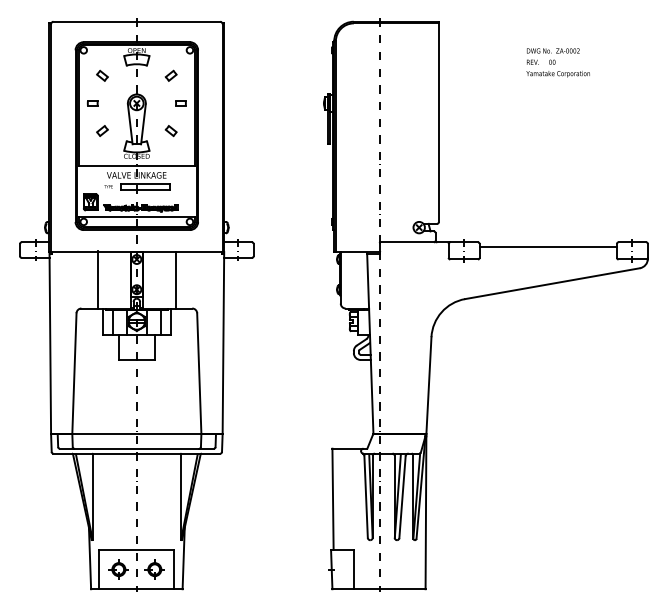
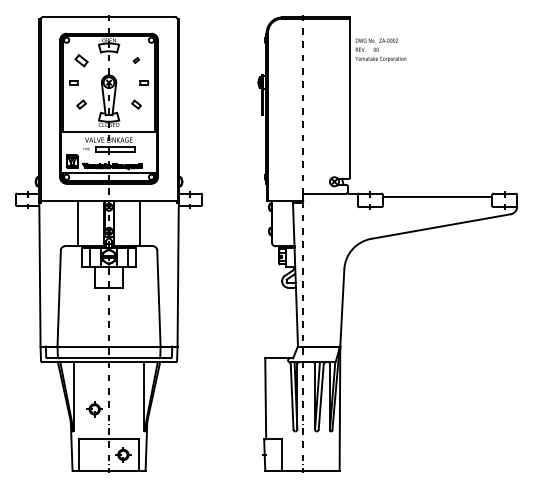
text: (557, 62) -> (380, 49), moved
part: (102, 75) -> (81, 60), size x1.4
part: (170, 75) -> (135, 60), size x0.6
part: (118, 569) -> (94, 409), moved

